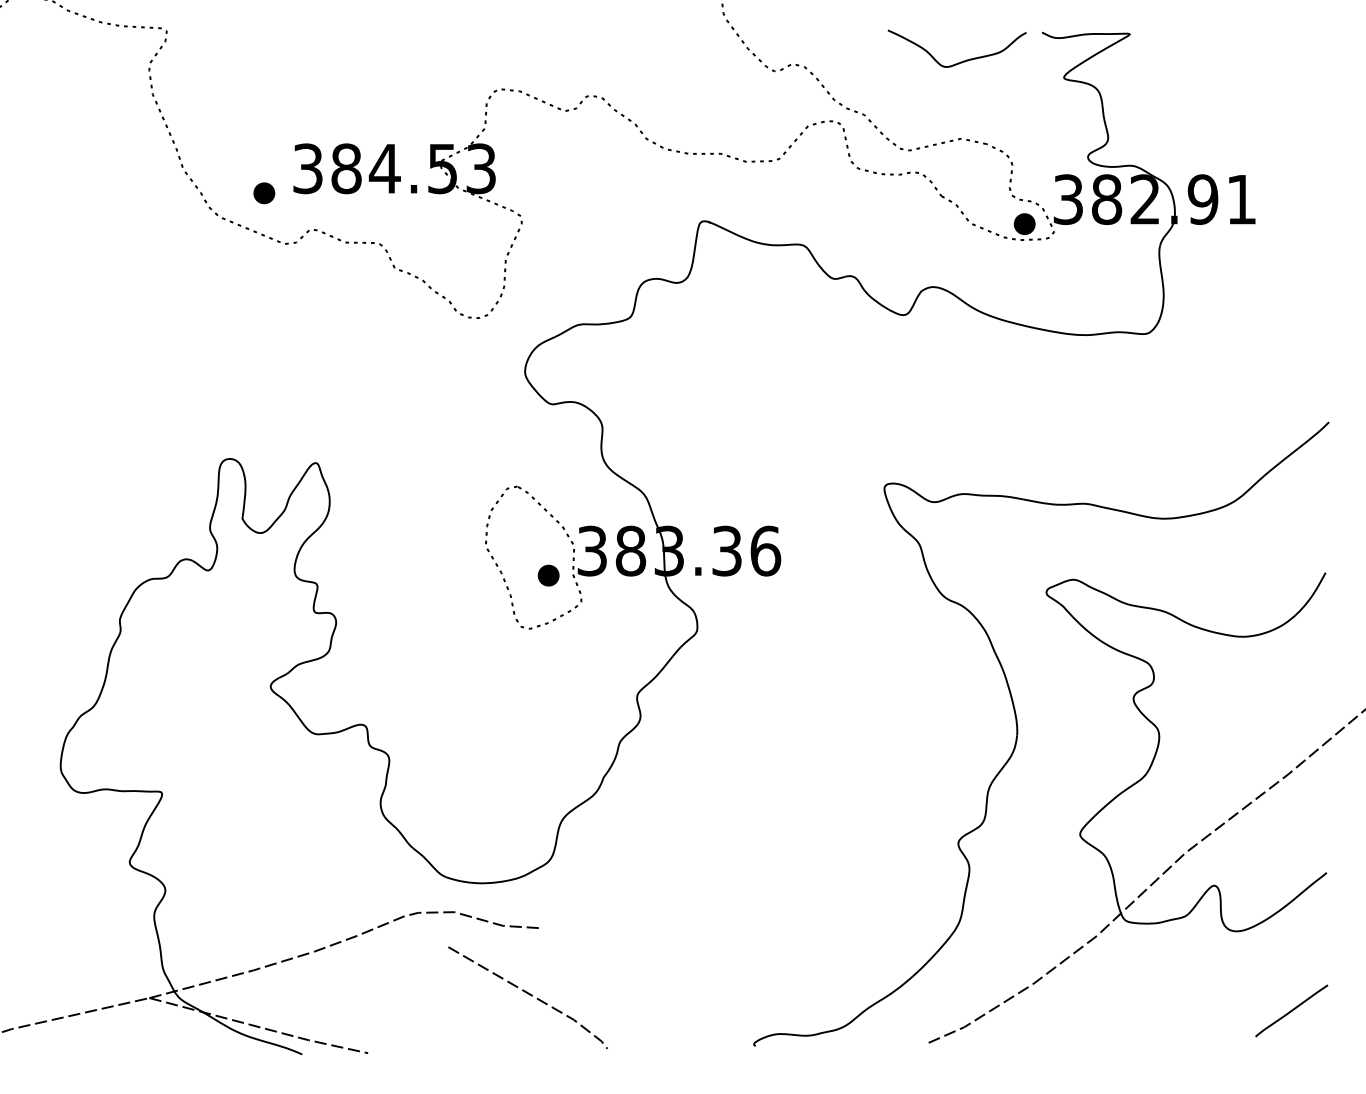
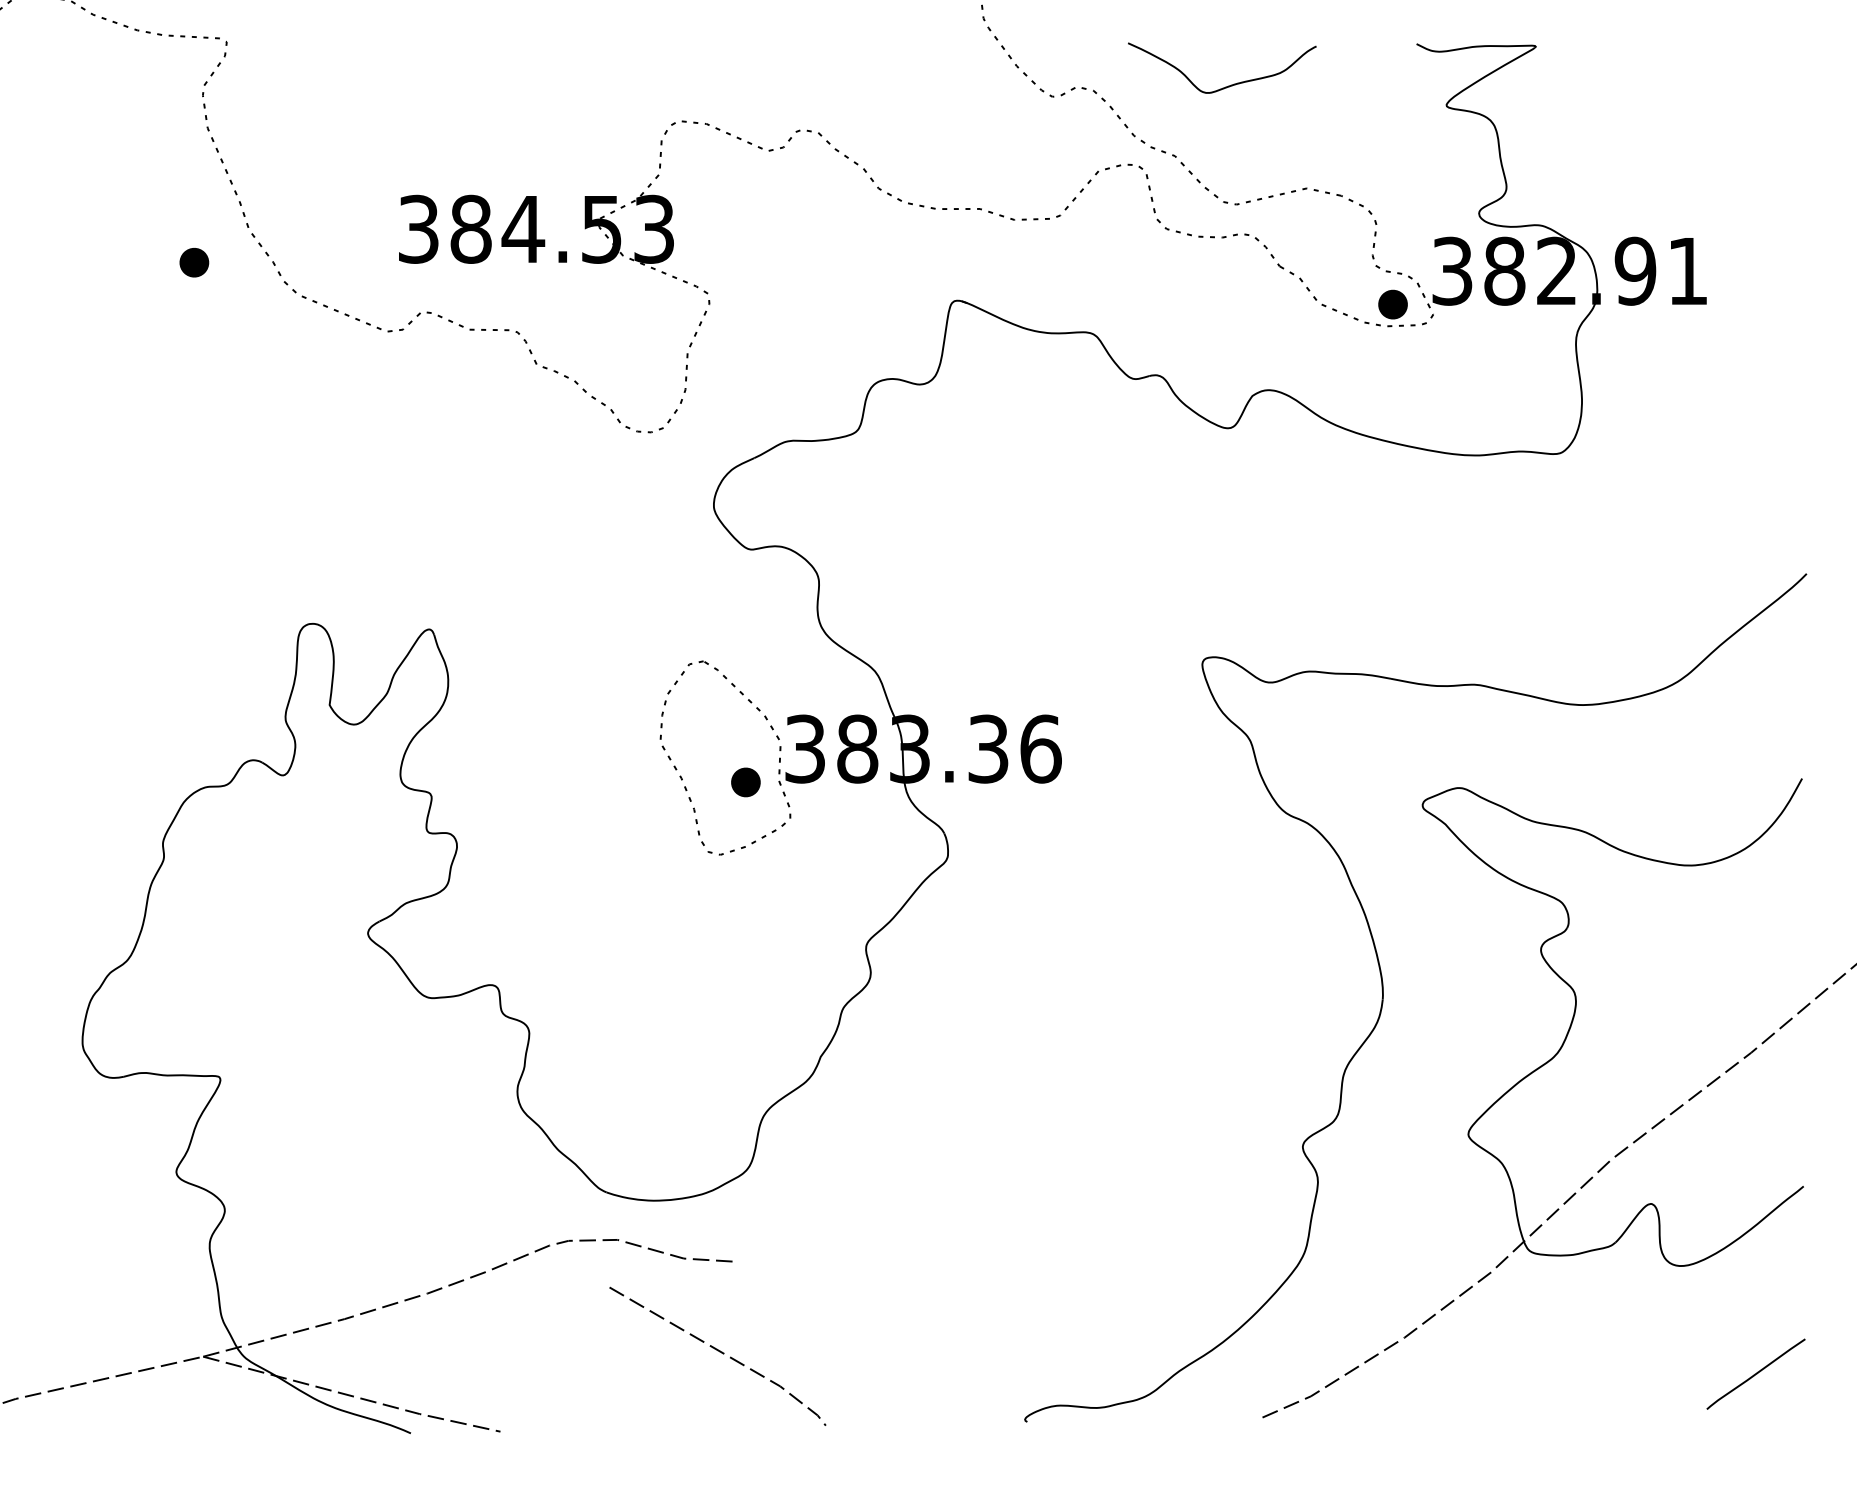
curve: (961, 61) -> (1228, 85), moved
part: (264, 193) -> (194, 262), moved

